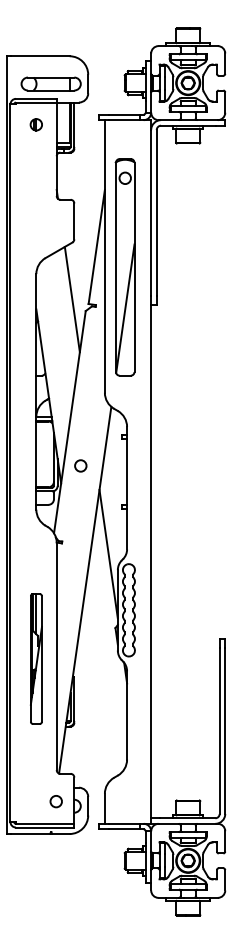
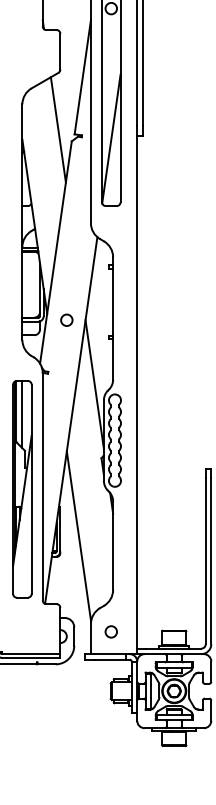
circle: (80, 465) -> (66, 319), moved
part: (36, 658) -> (22, 488), size x1.67
line: (92, 706) -> (78, 536), added
circle: (55, 801) -> (110, 631), moved

